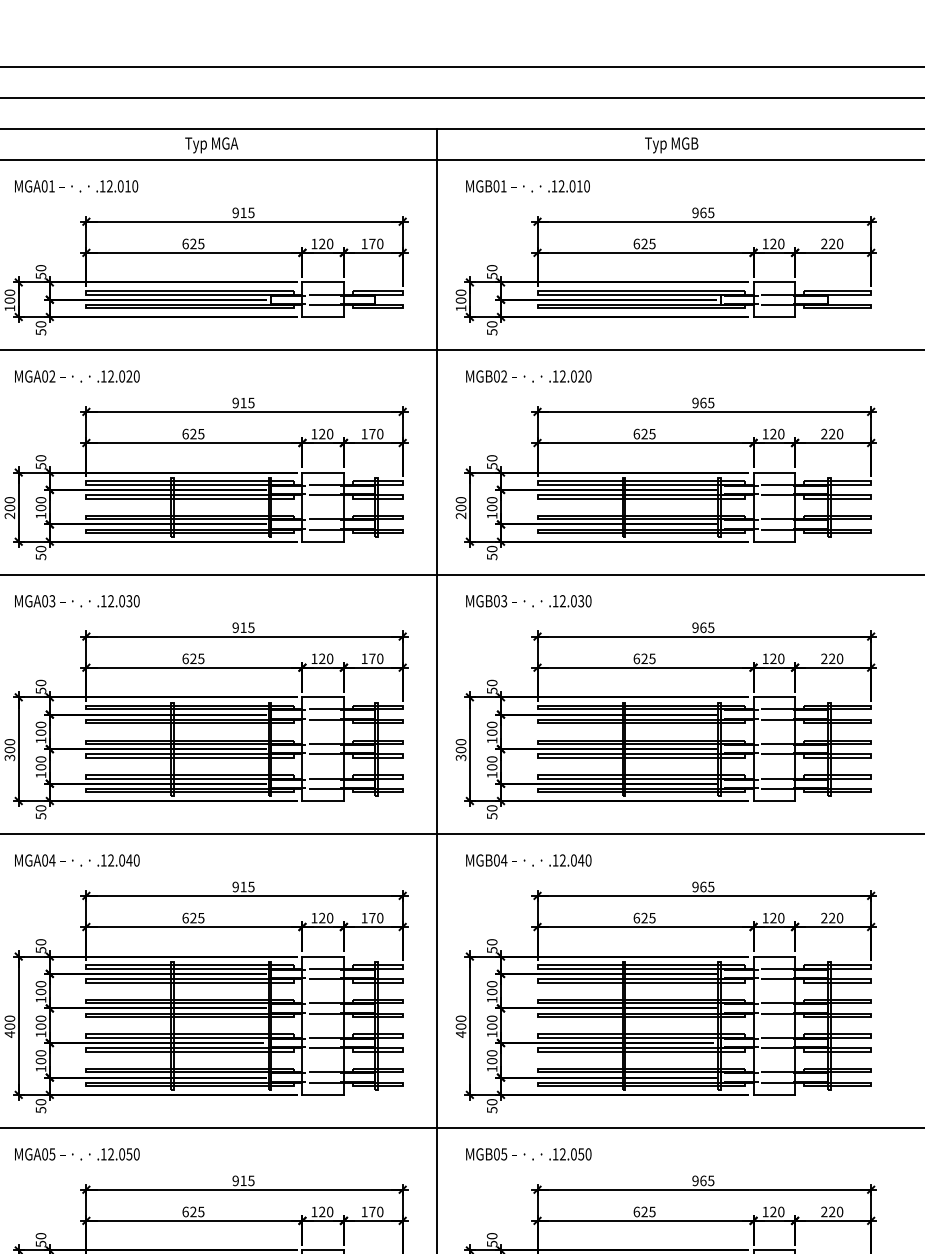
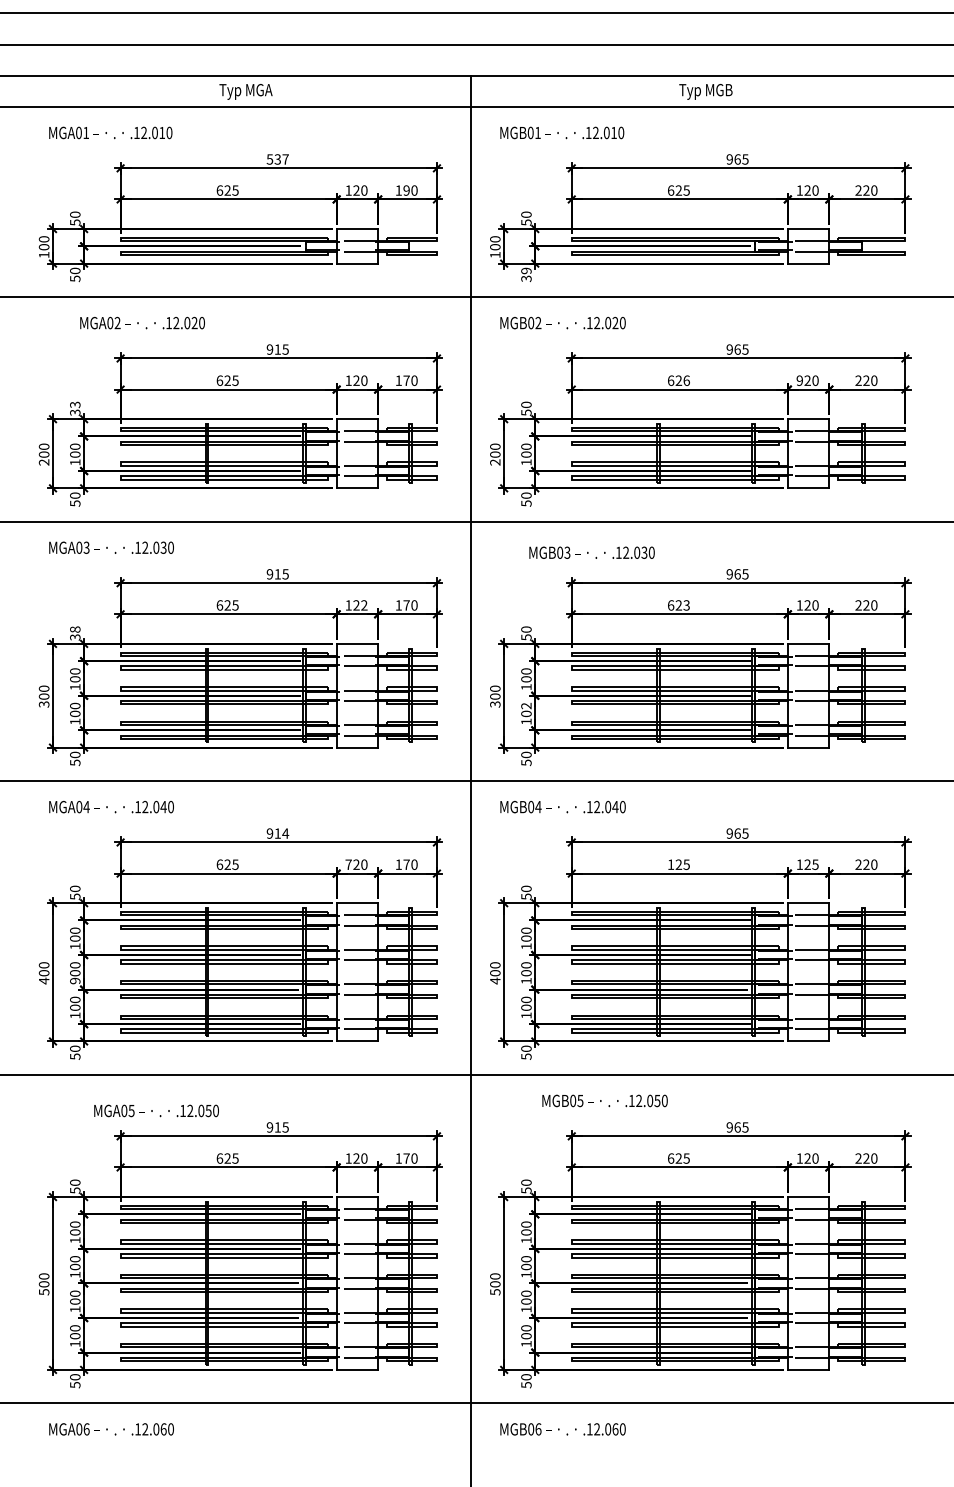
text: (243, 212) -> (277, 159), 915 -> 537
text: (372, 243) -> (406, 190), 170 -> 190
text: (492, 327) -> (526, 274), 50 -> 39
text: (77, 375) -> (142, 322), moved
text: (652, 433) -> (686, 380), 625 -> 626
text: (765, 433) -> (799, 380), 120 -> 920
text: (41, 461) -> (75, 408), 50 -> 33
text: (528, 600) -> (591, 552), moved
text: (652, 657) -> (686, 604), 625 -> 623
text: (330, 658) -> (364, 605), 120 -> 122
text: (41, 686) -> (75, 633), 50 -> 38
text: (492, 758) -> (526, 705), 100 -> 102
text: (251, 886) -> (285, 833), 915 -> 914
text: (314, 917) -> (348, 864), 120 -> 720
text: (637, 917) -> (671, 864), 625 -> 125
text: (781, 917) -> (815, 864), 120 -> 125
text: (41, 1033) -> (75, 980), 100 -> 900
text: (77, 1153) -> (156, 1110), moved
text: (528, 1153) -> (604, 1100), moved

